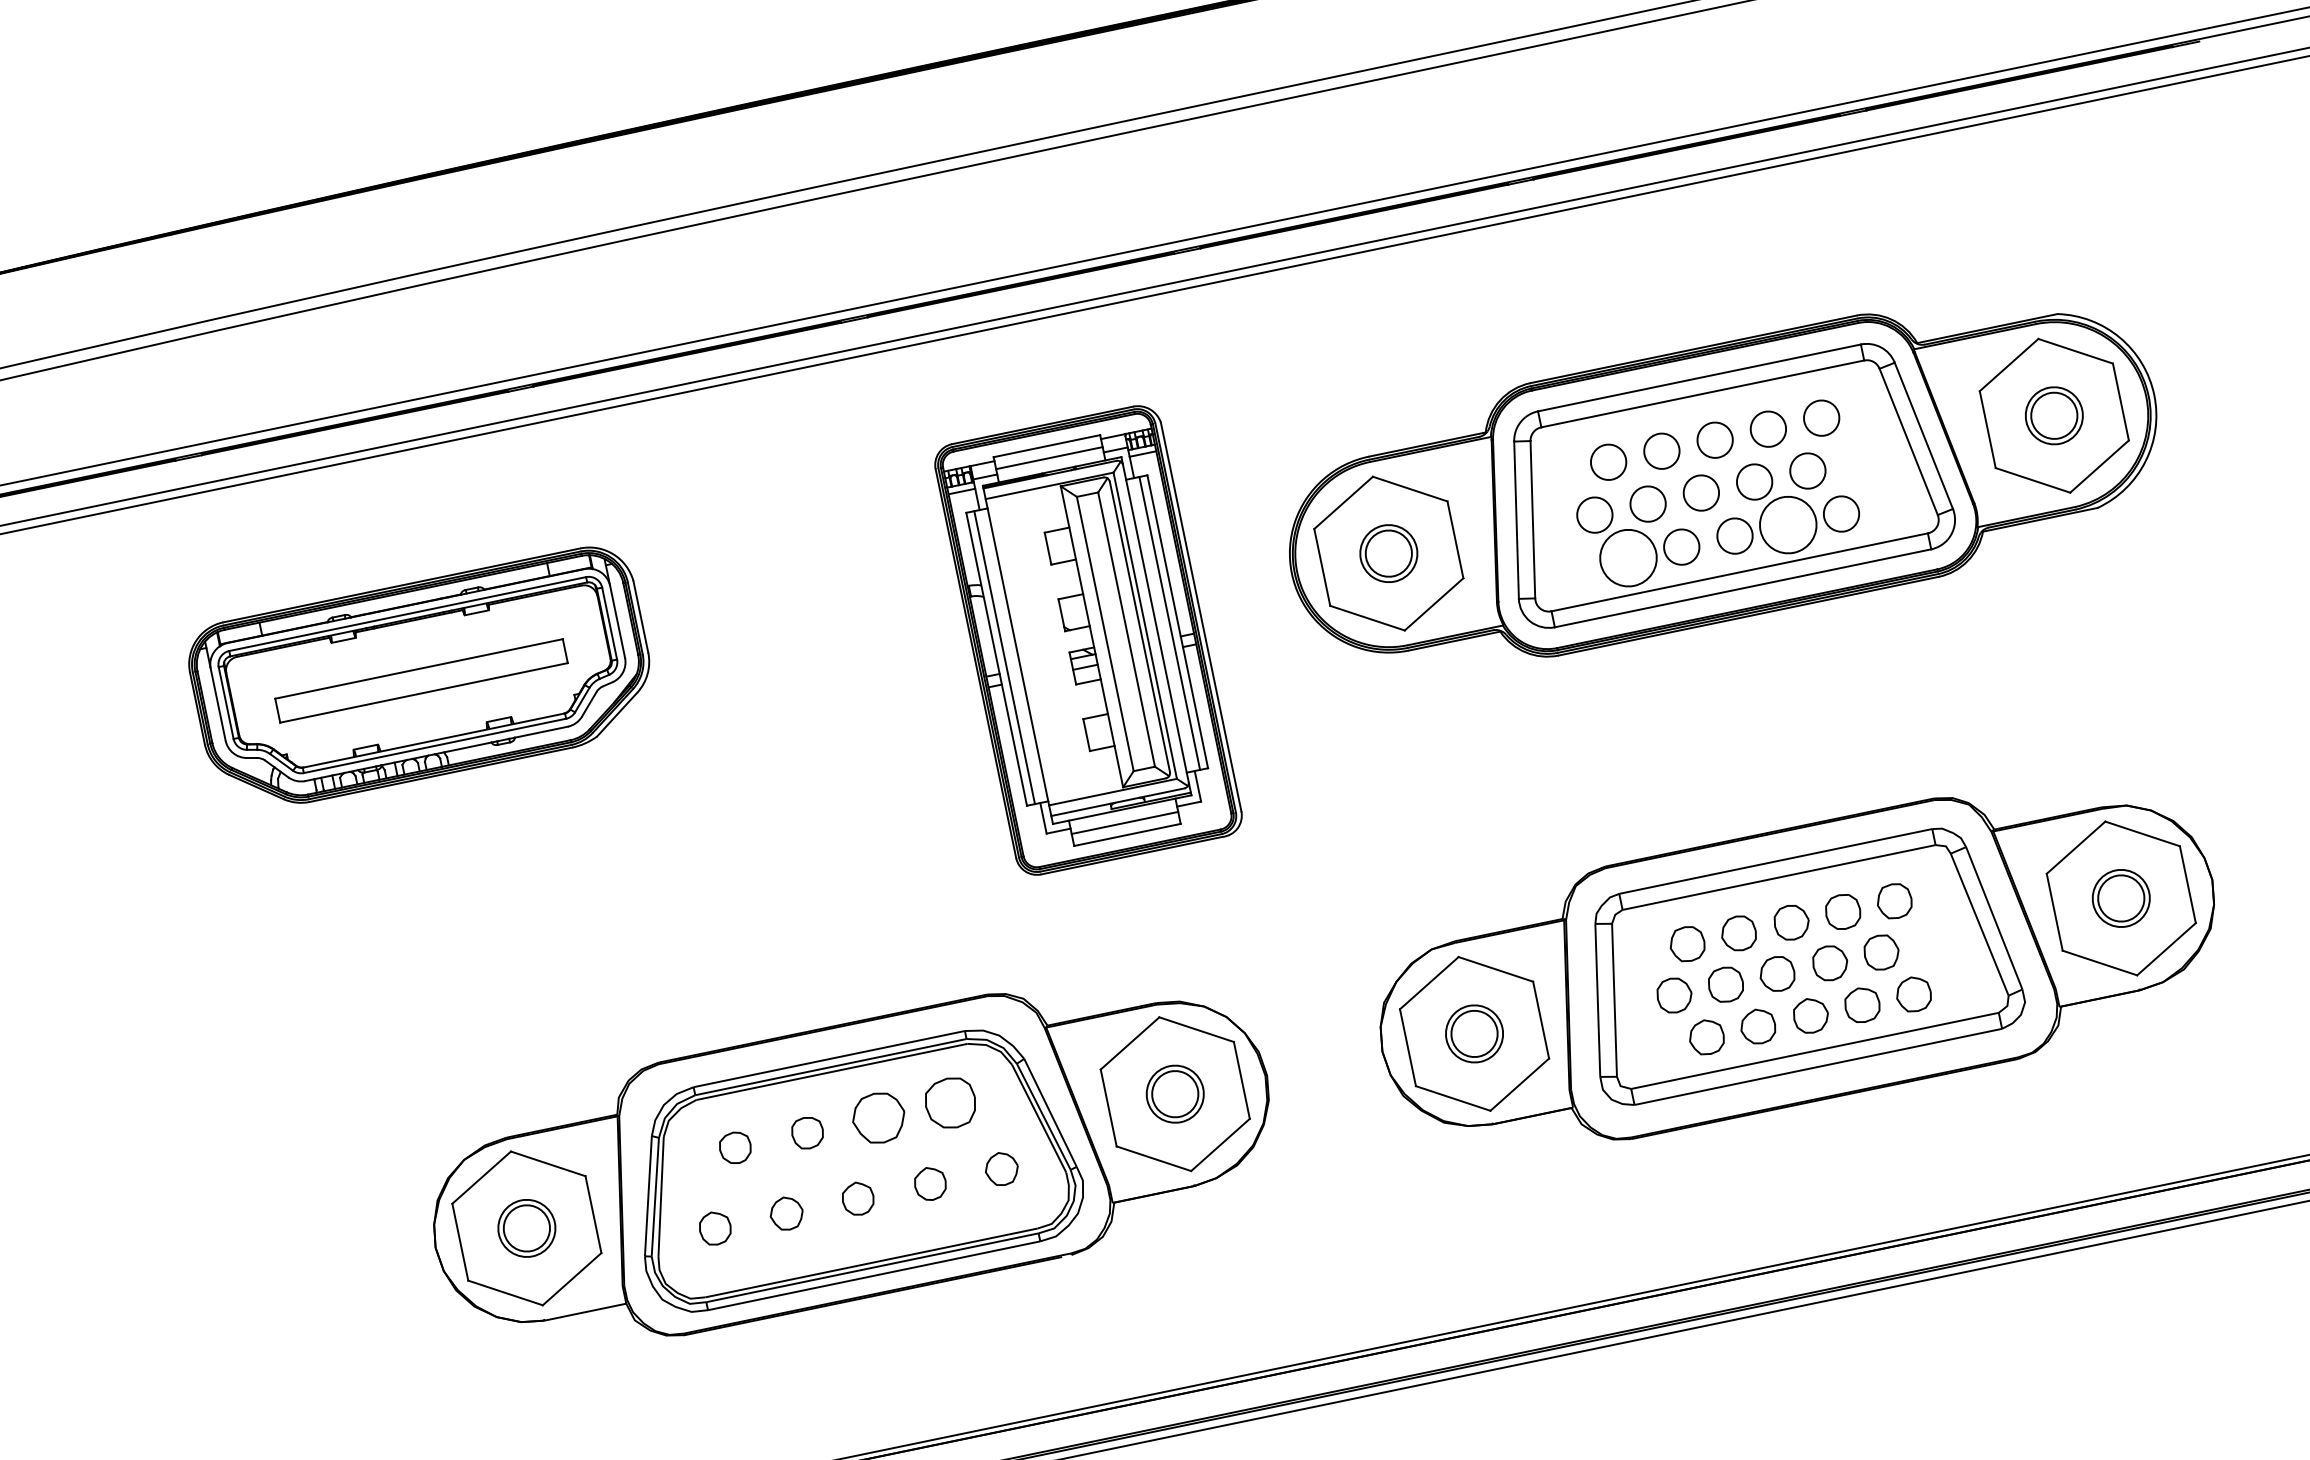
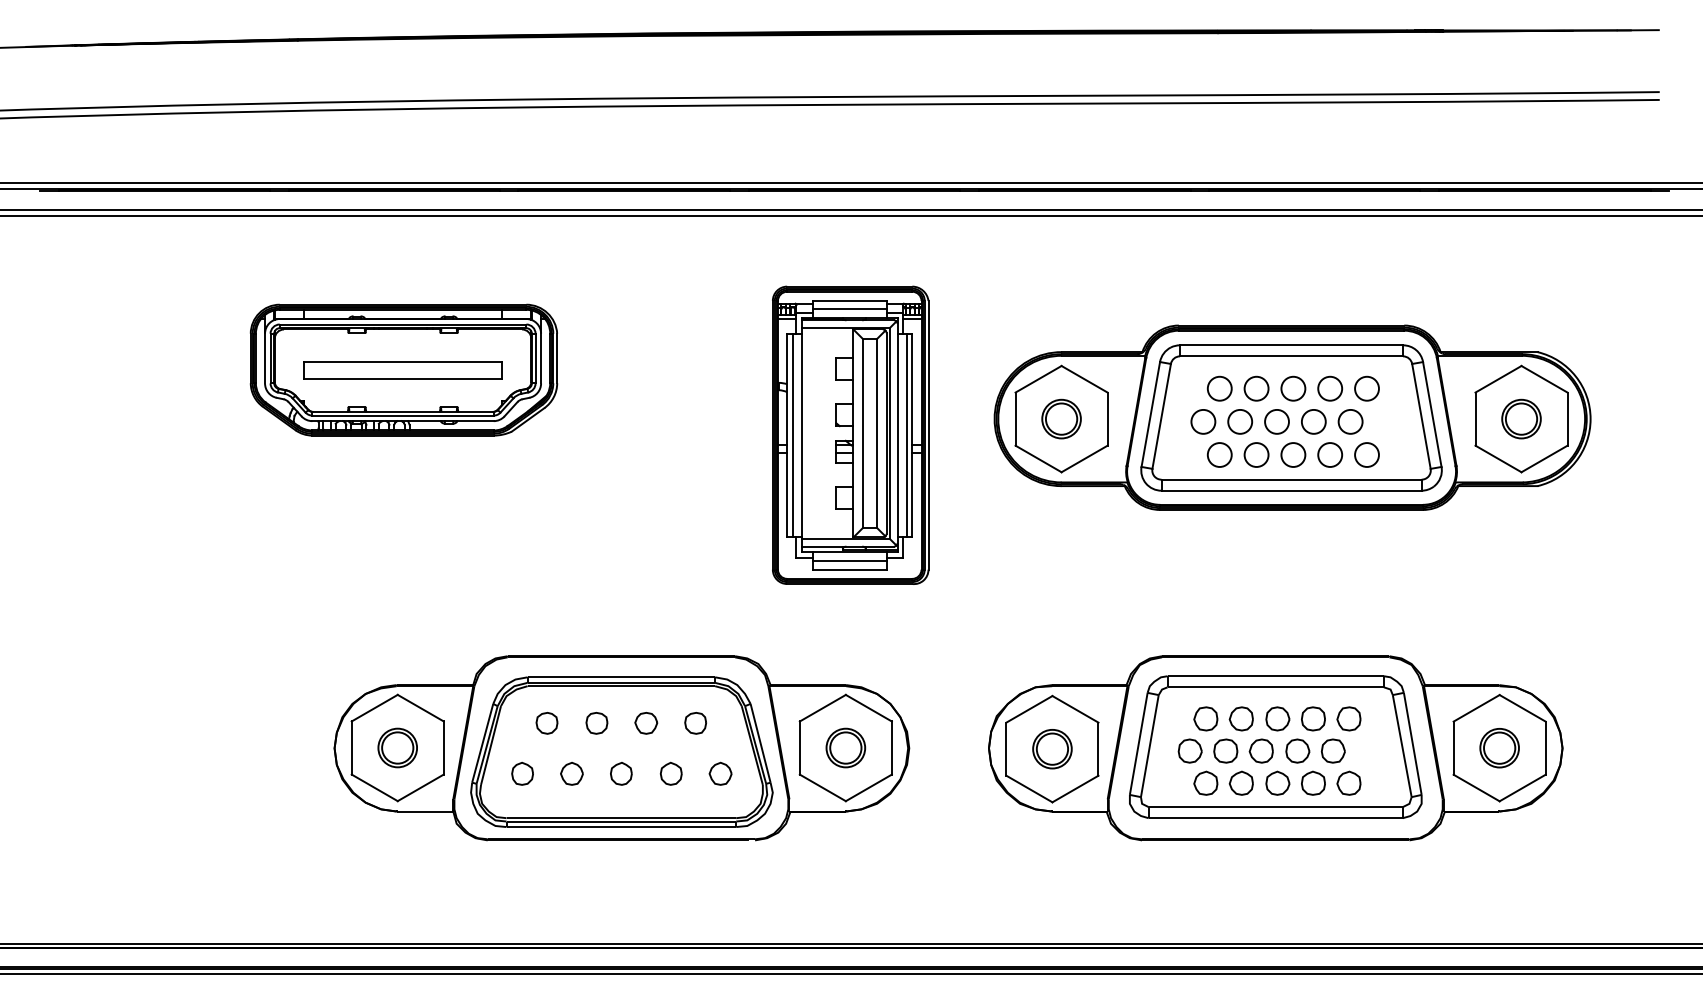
circle: (1788, 524) -> (1330, 454), size x0.62
circle: (1627, 557) -> (1219, 454), size x0.62
part: (950, 1103) -> (695, 723), size x0.62
part: (879, 1118) -> (646, 723), size x0.62

